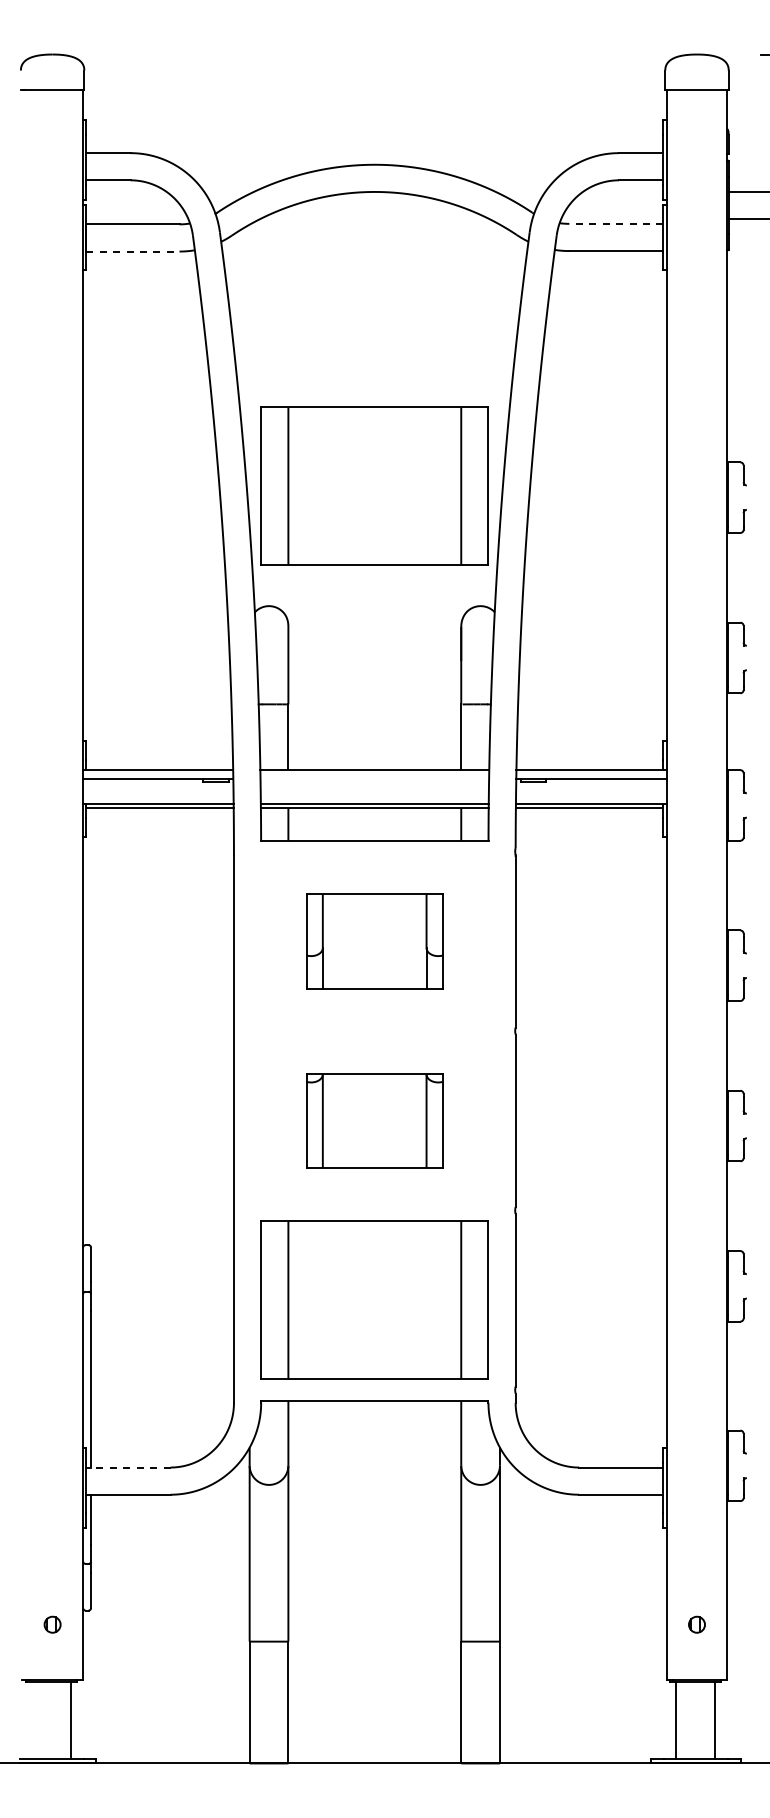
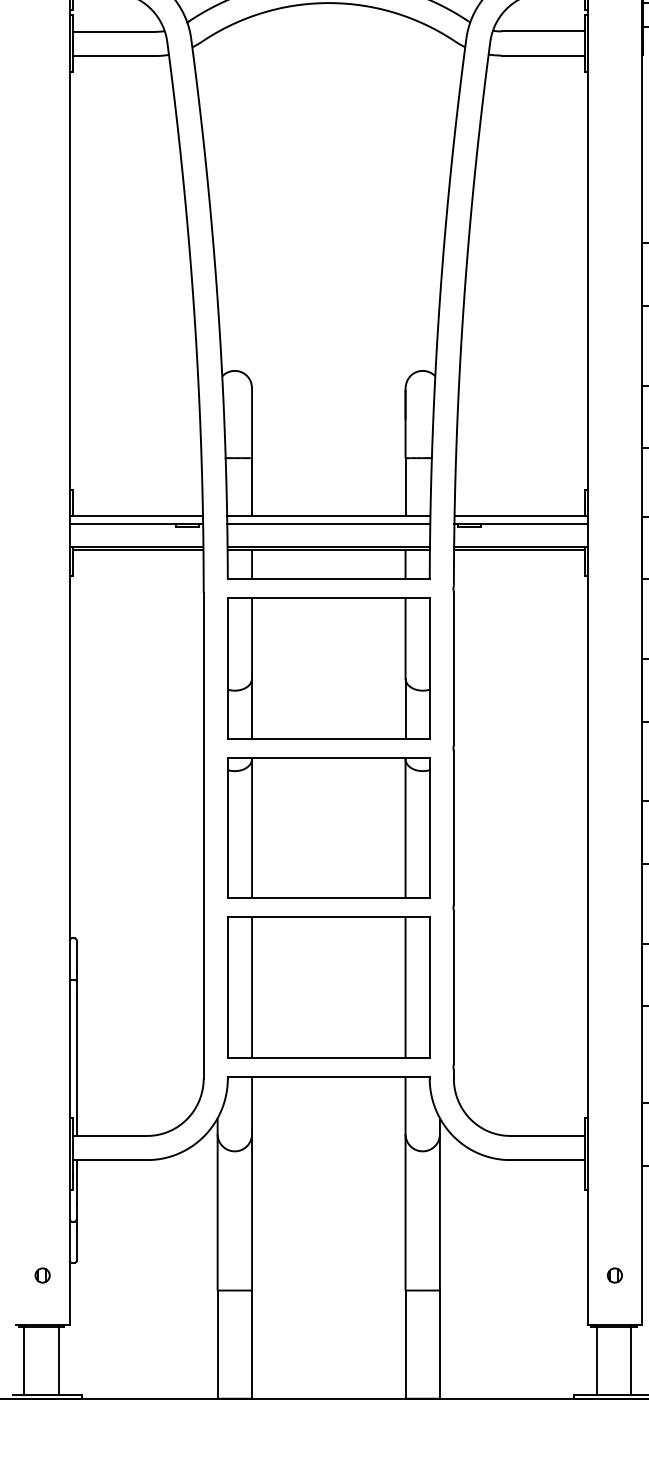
line: (616, 223) -> (543, 31), dashed -> solid
line: (132, 251) -> (113, 55), dashed -> solid
part: (374, 485) -> (328, 263), removed
line: (374, 778) -> (328, 523), added
part: (374, 940) -> (328, 667), size x1.67
part: (374, 1120) -> (328, 827), size x1.67
line: (127, 1467) -> (109, 1135), dashed -> solid
line: (32, 1720) -> (24, 1360), added

